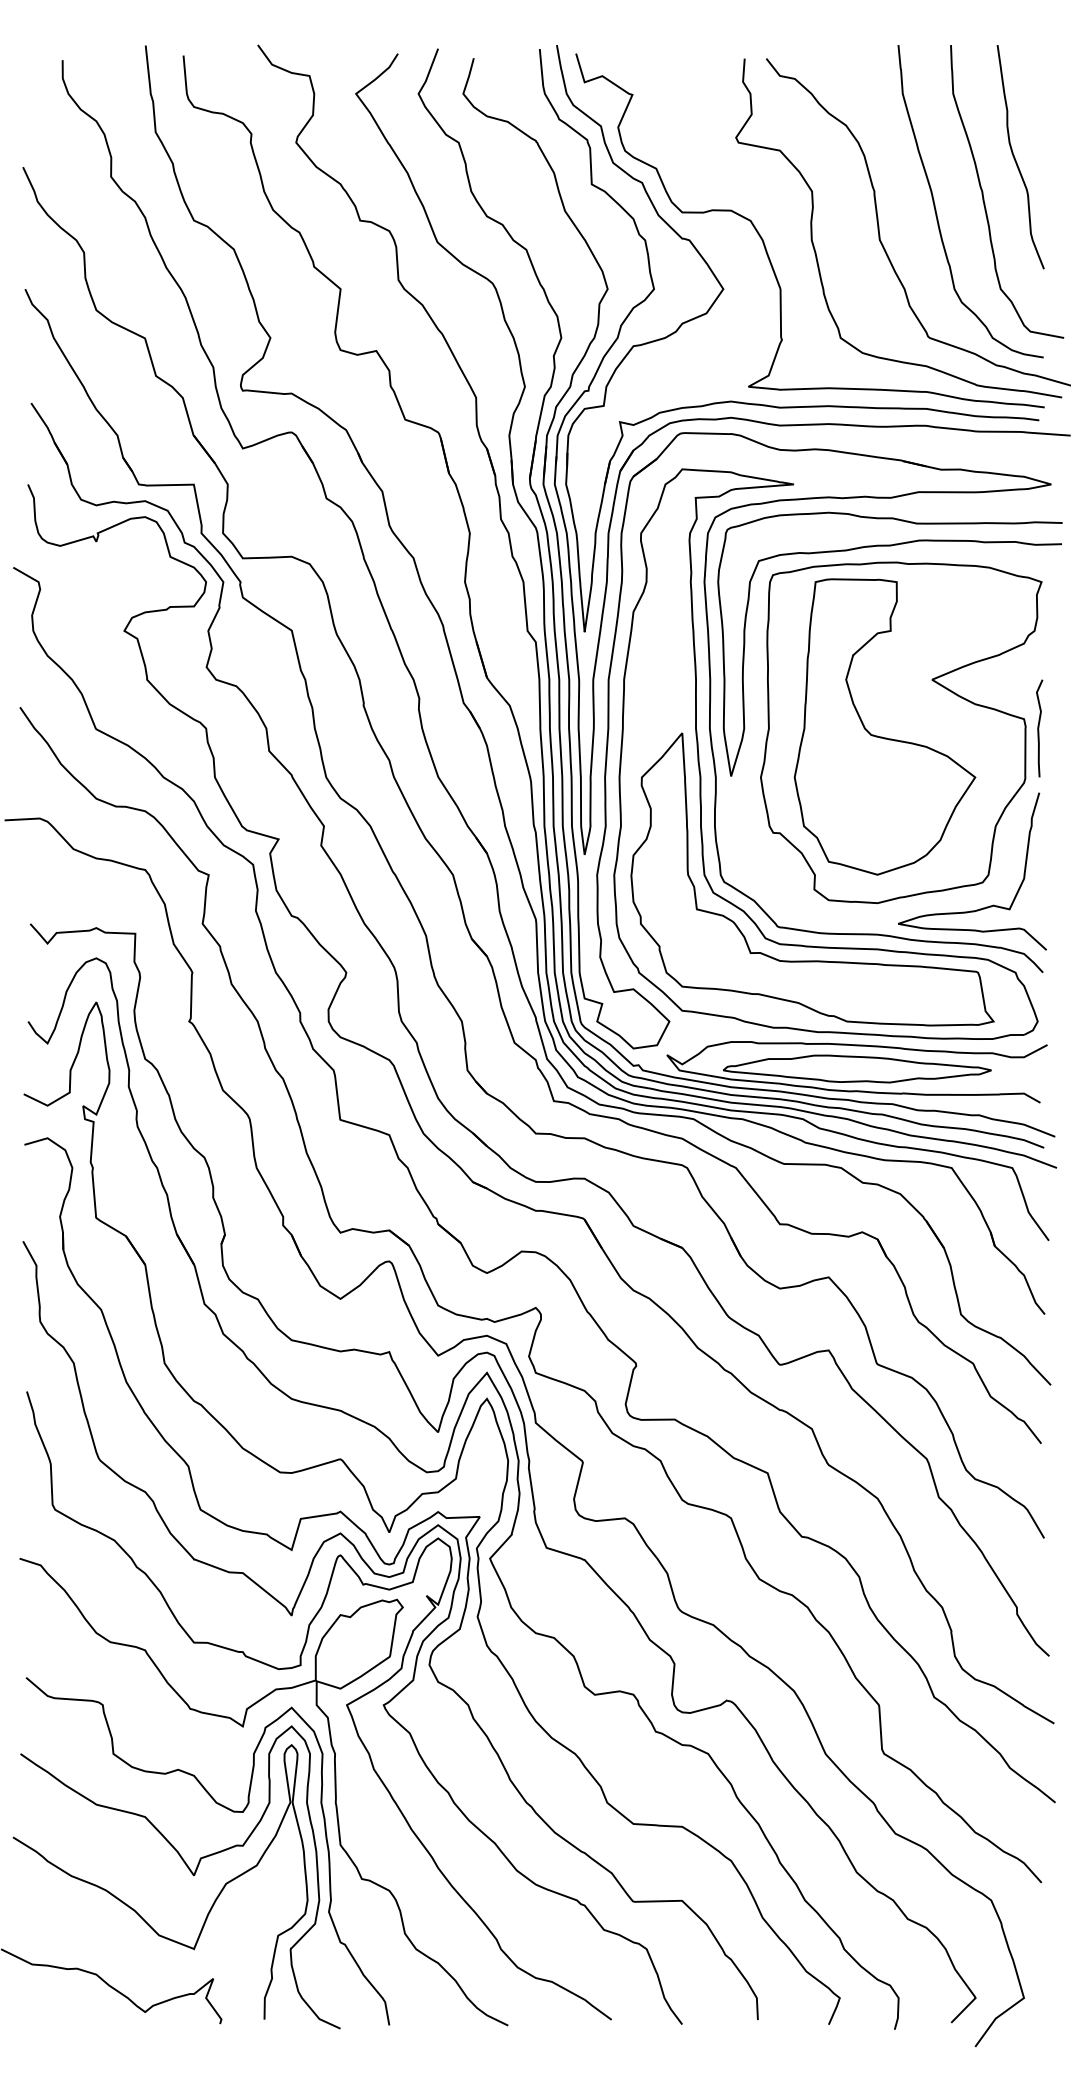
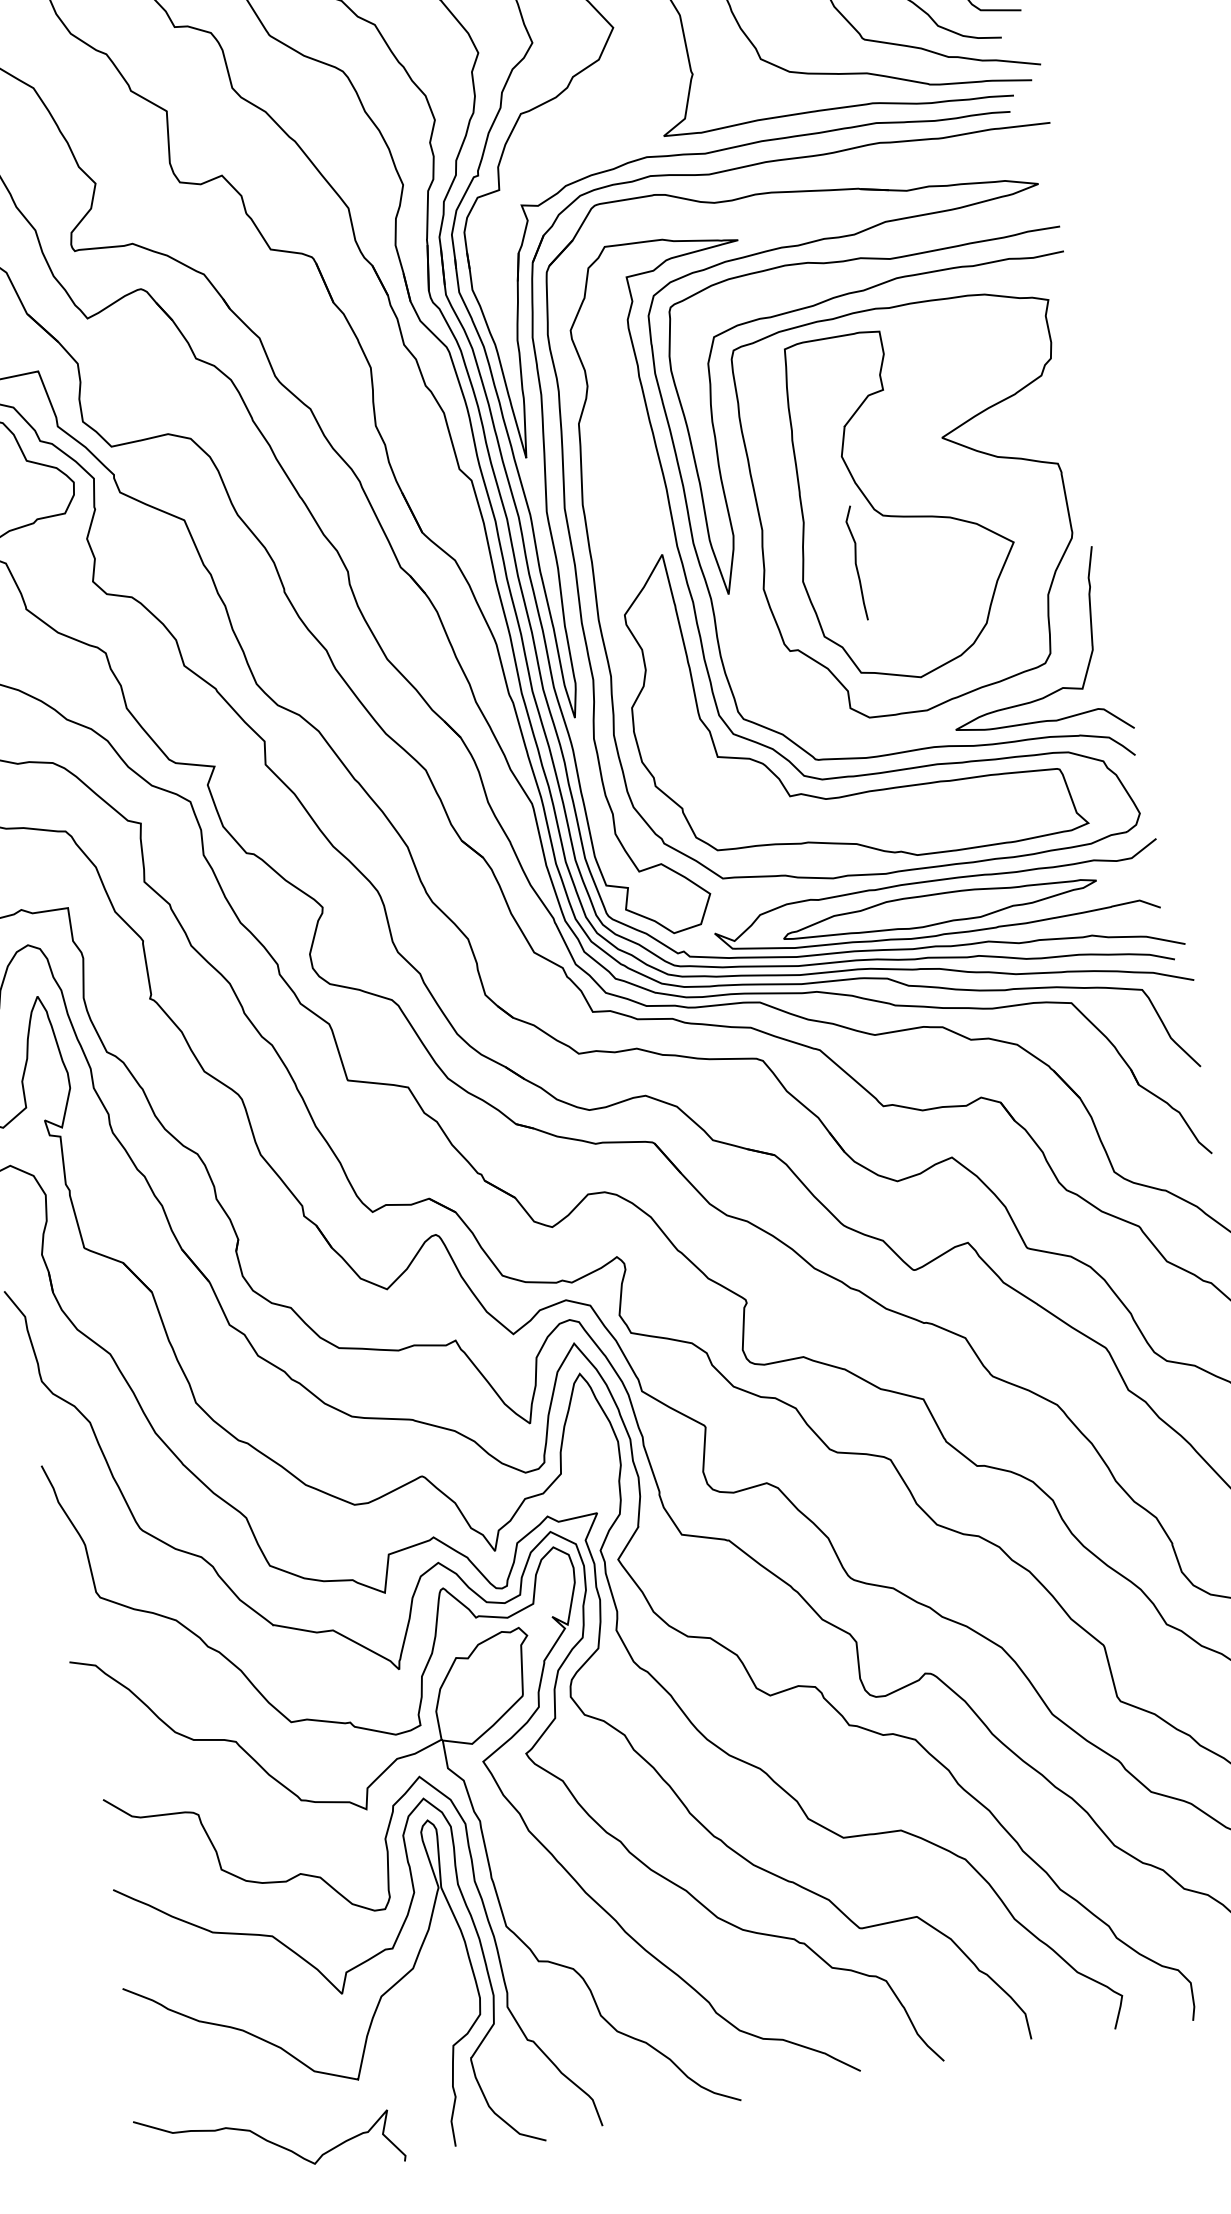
curve: (1039, 728) -> (857, 563), moved

